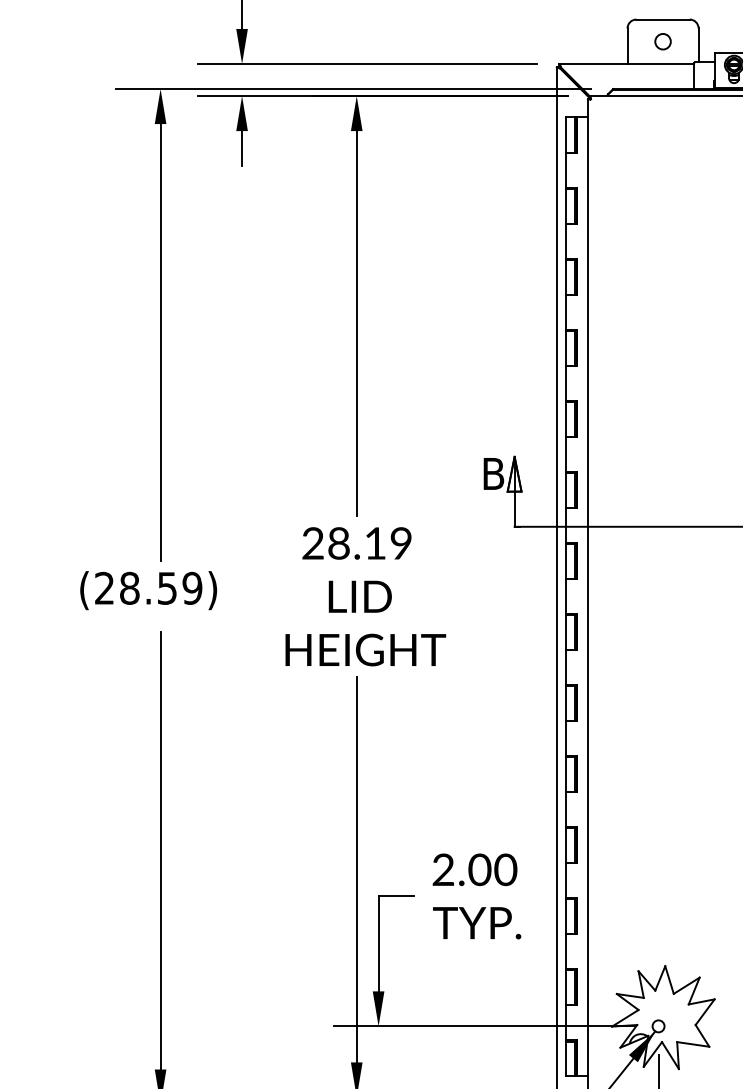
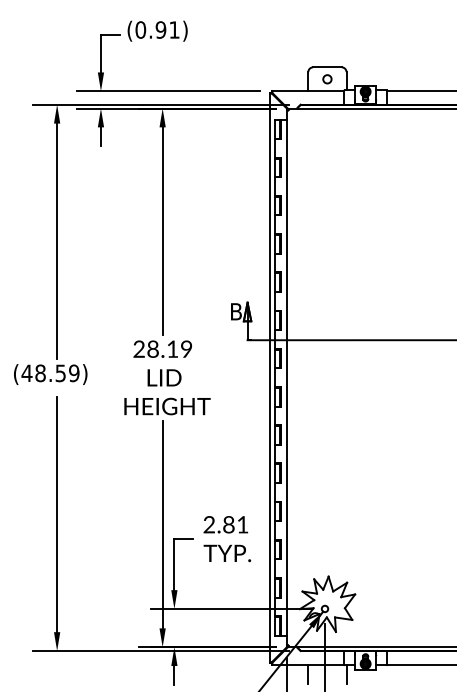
text: (103, 586) -> (26, 372), (28.59) -> (48.59)
text: (492, 869) -> (235, 524), 2.00 -> 2.81

